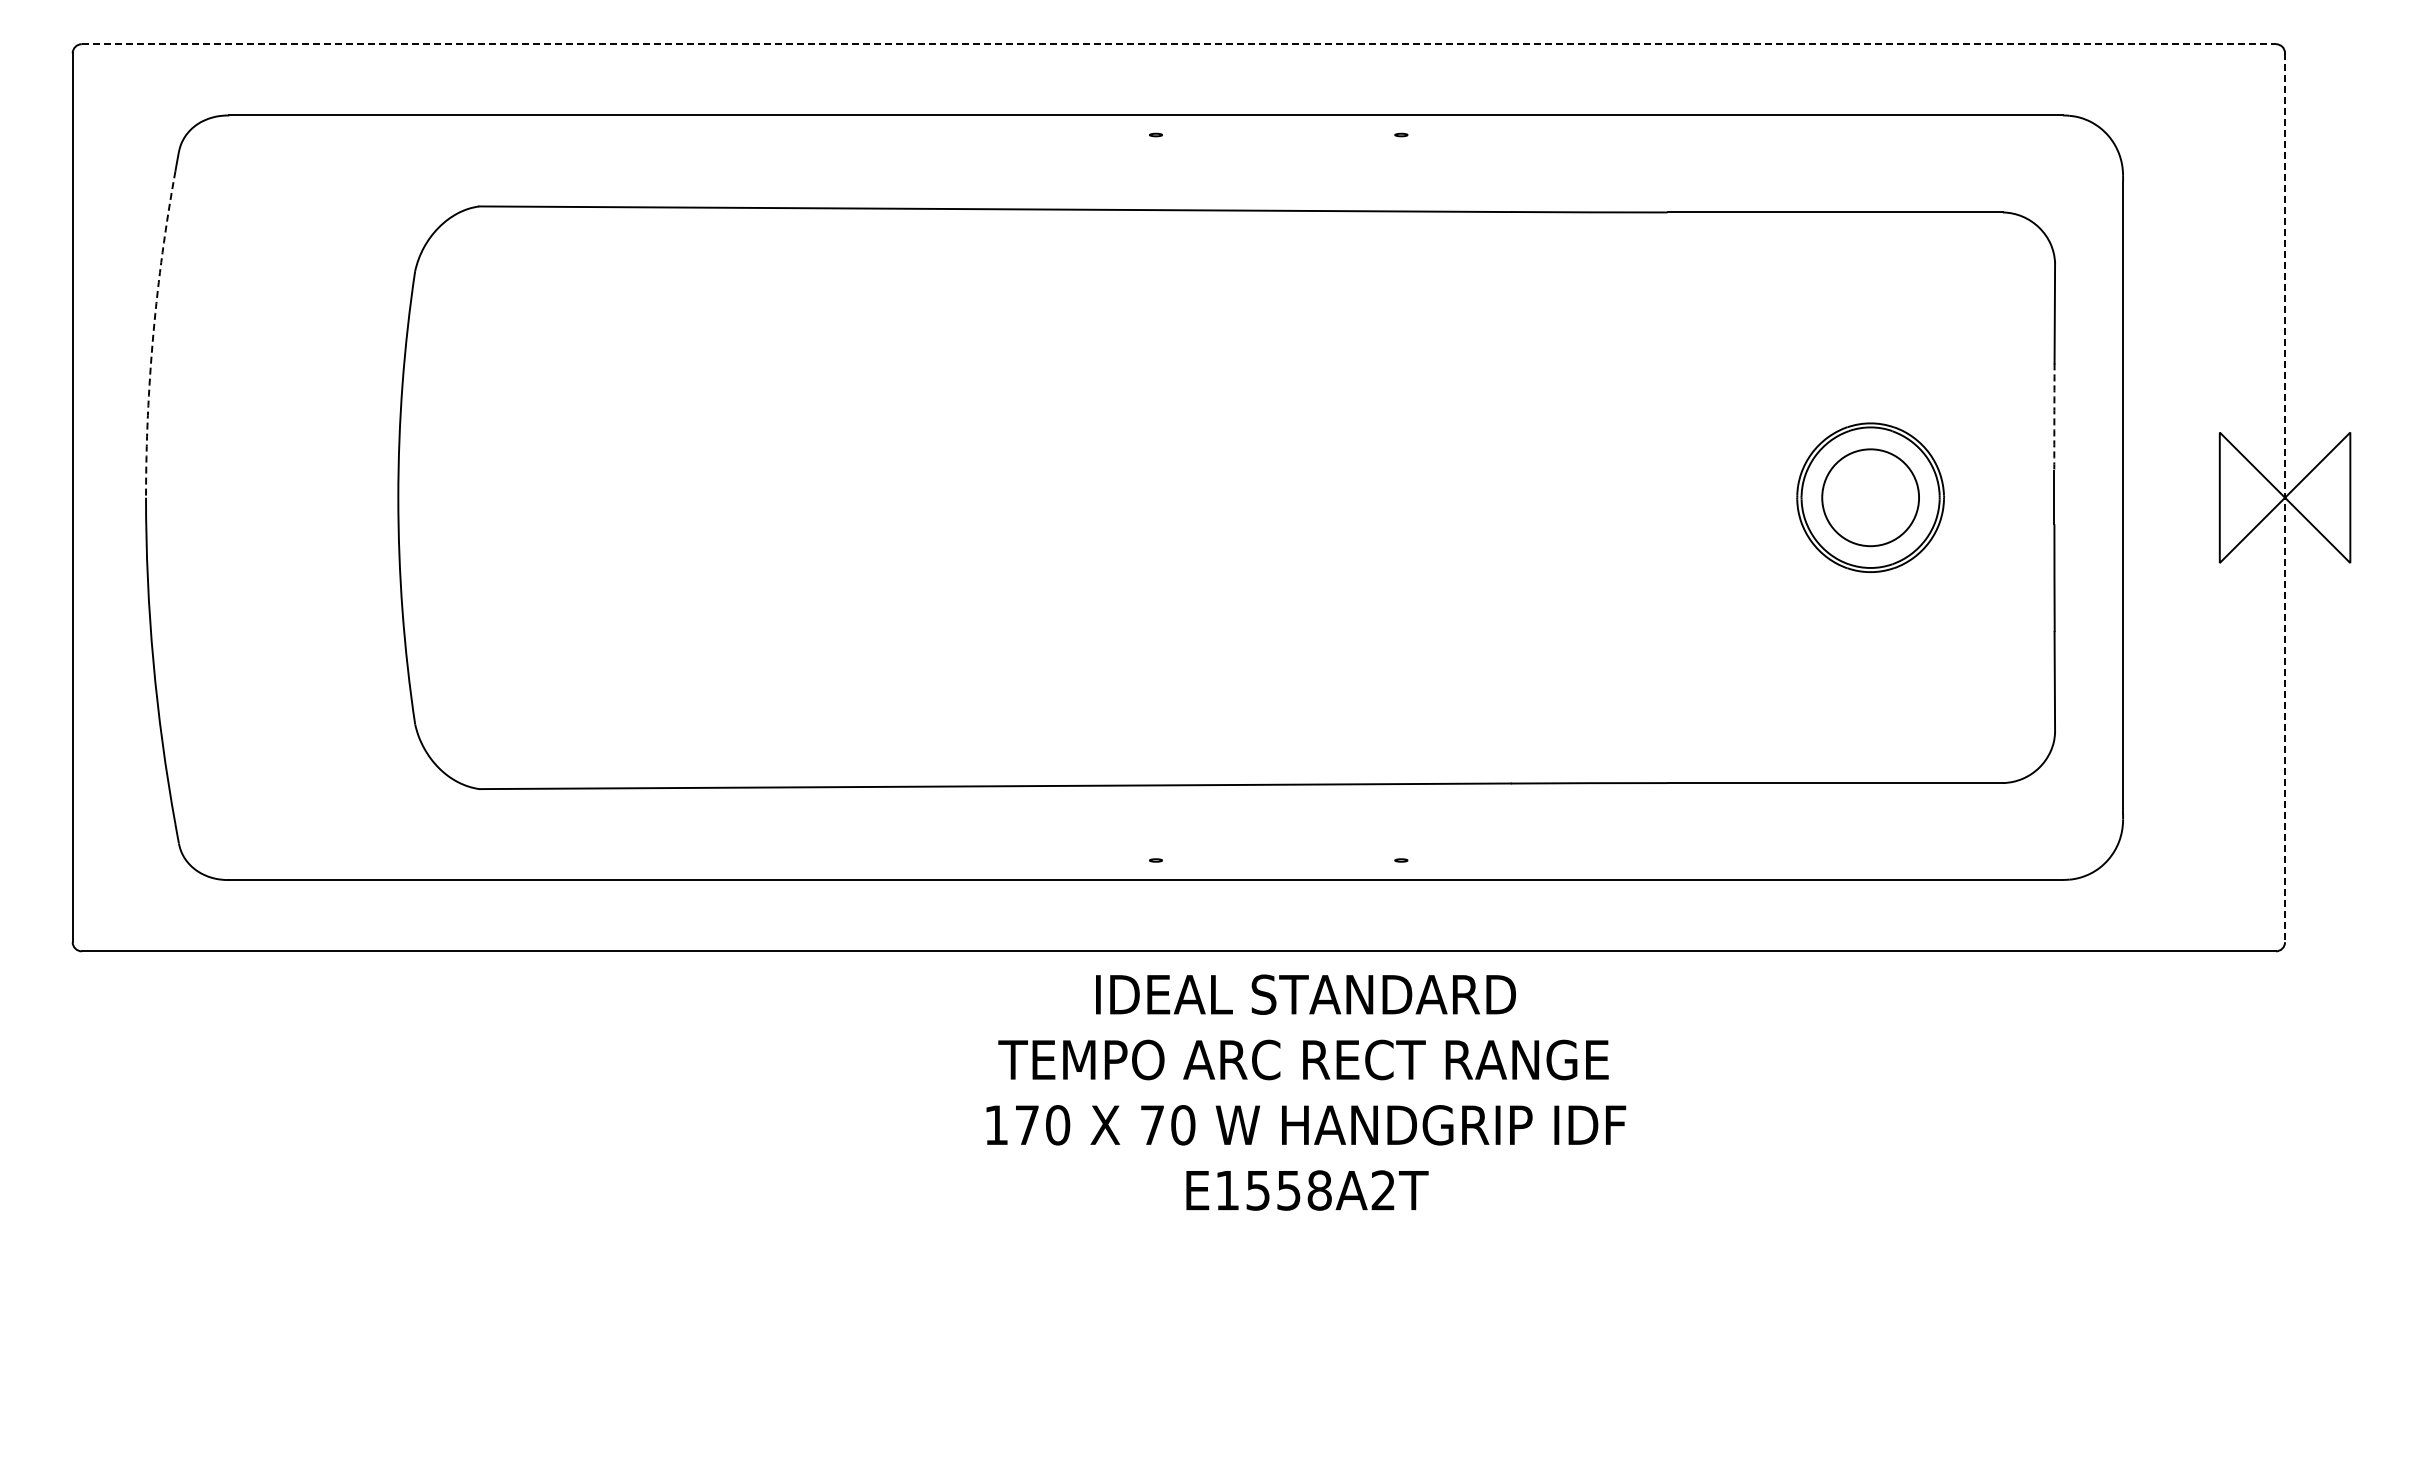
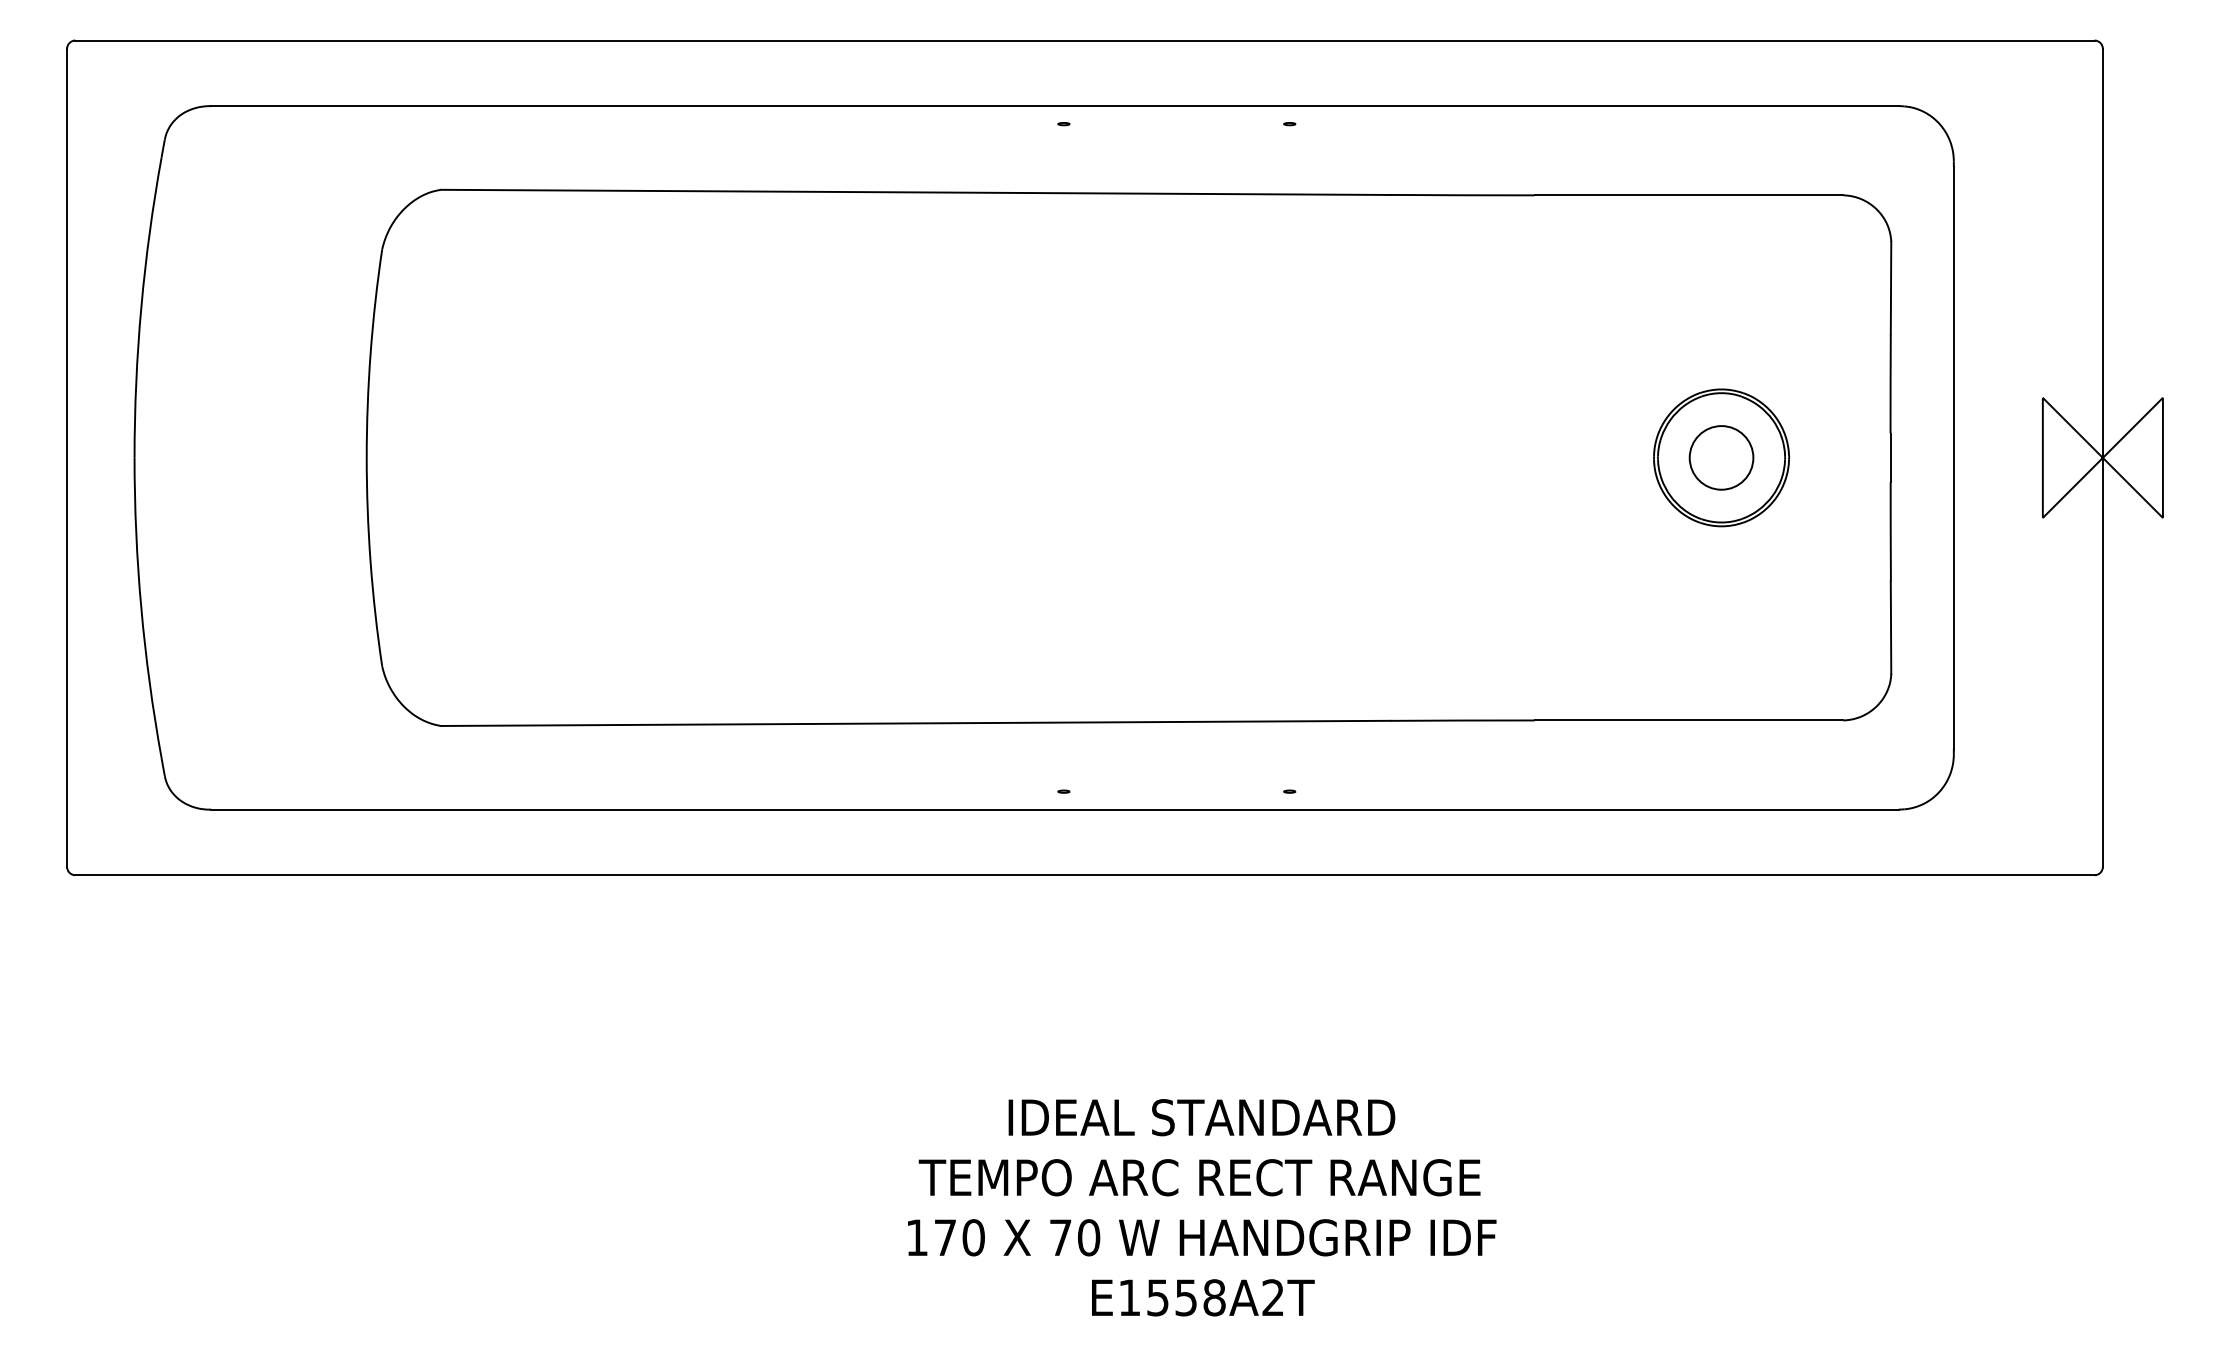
line: (1179, 44) -> (1085, 40), dashed -> solid
arc: (153, 333) -> (141, 306), dashed -> solid
arc: (2054, 417) -> (1890, 384), dashed -> solid
circle: (1870, 497) -> (1721, 457), size x0.71
line: (2285, 498) -> (2103, 458), dashed -> solid
text: (1306, 1092) -> (1202, 1207), moved

